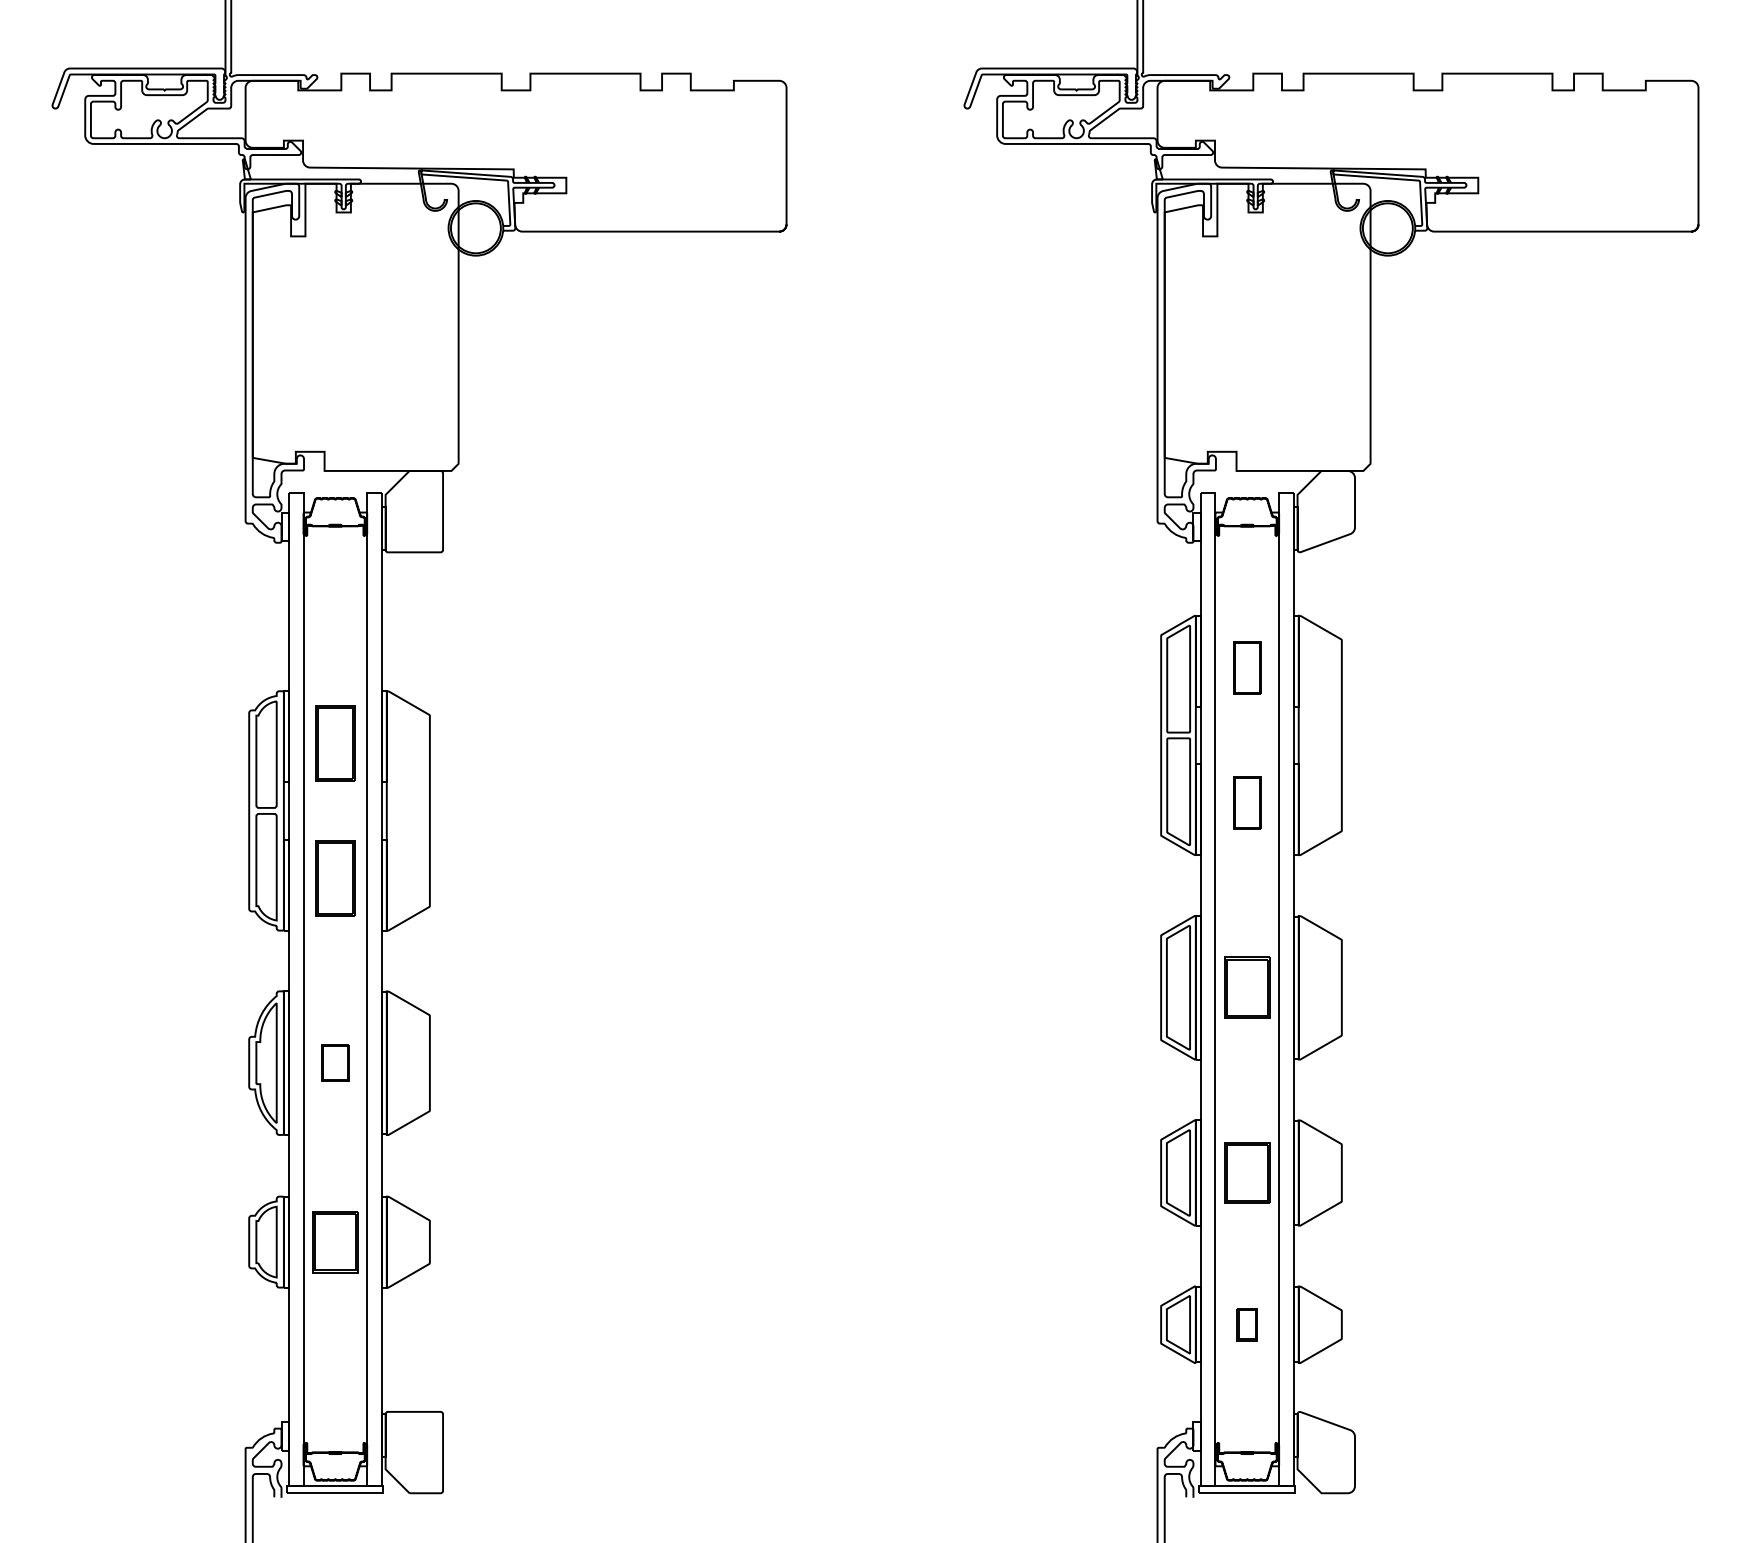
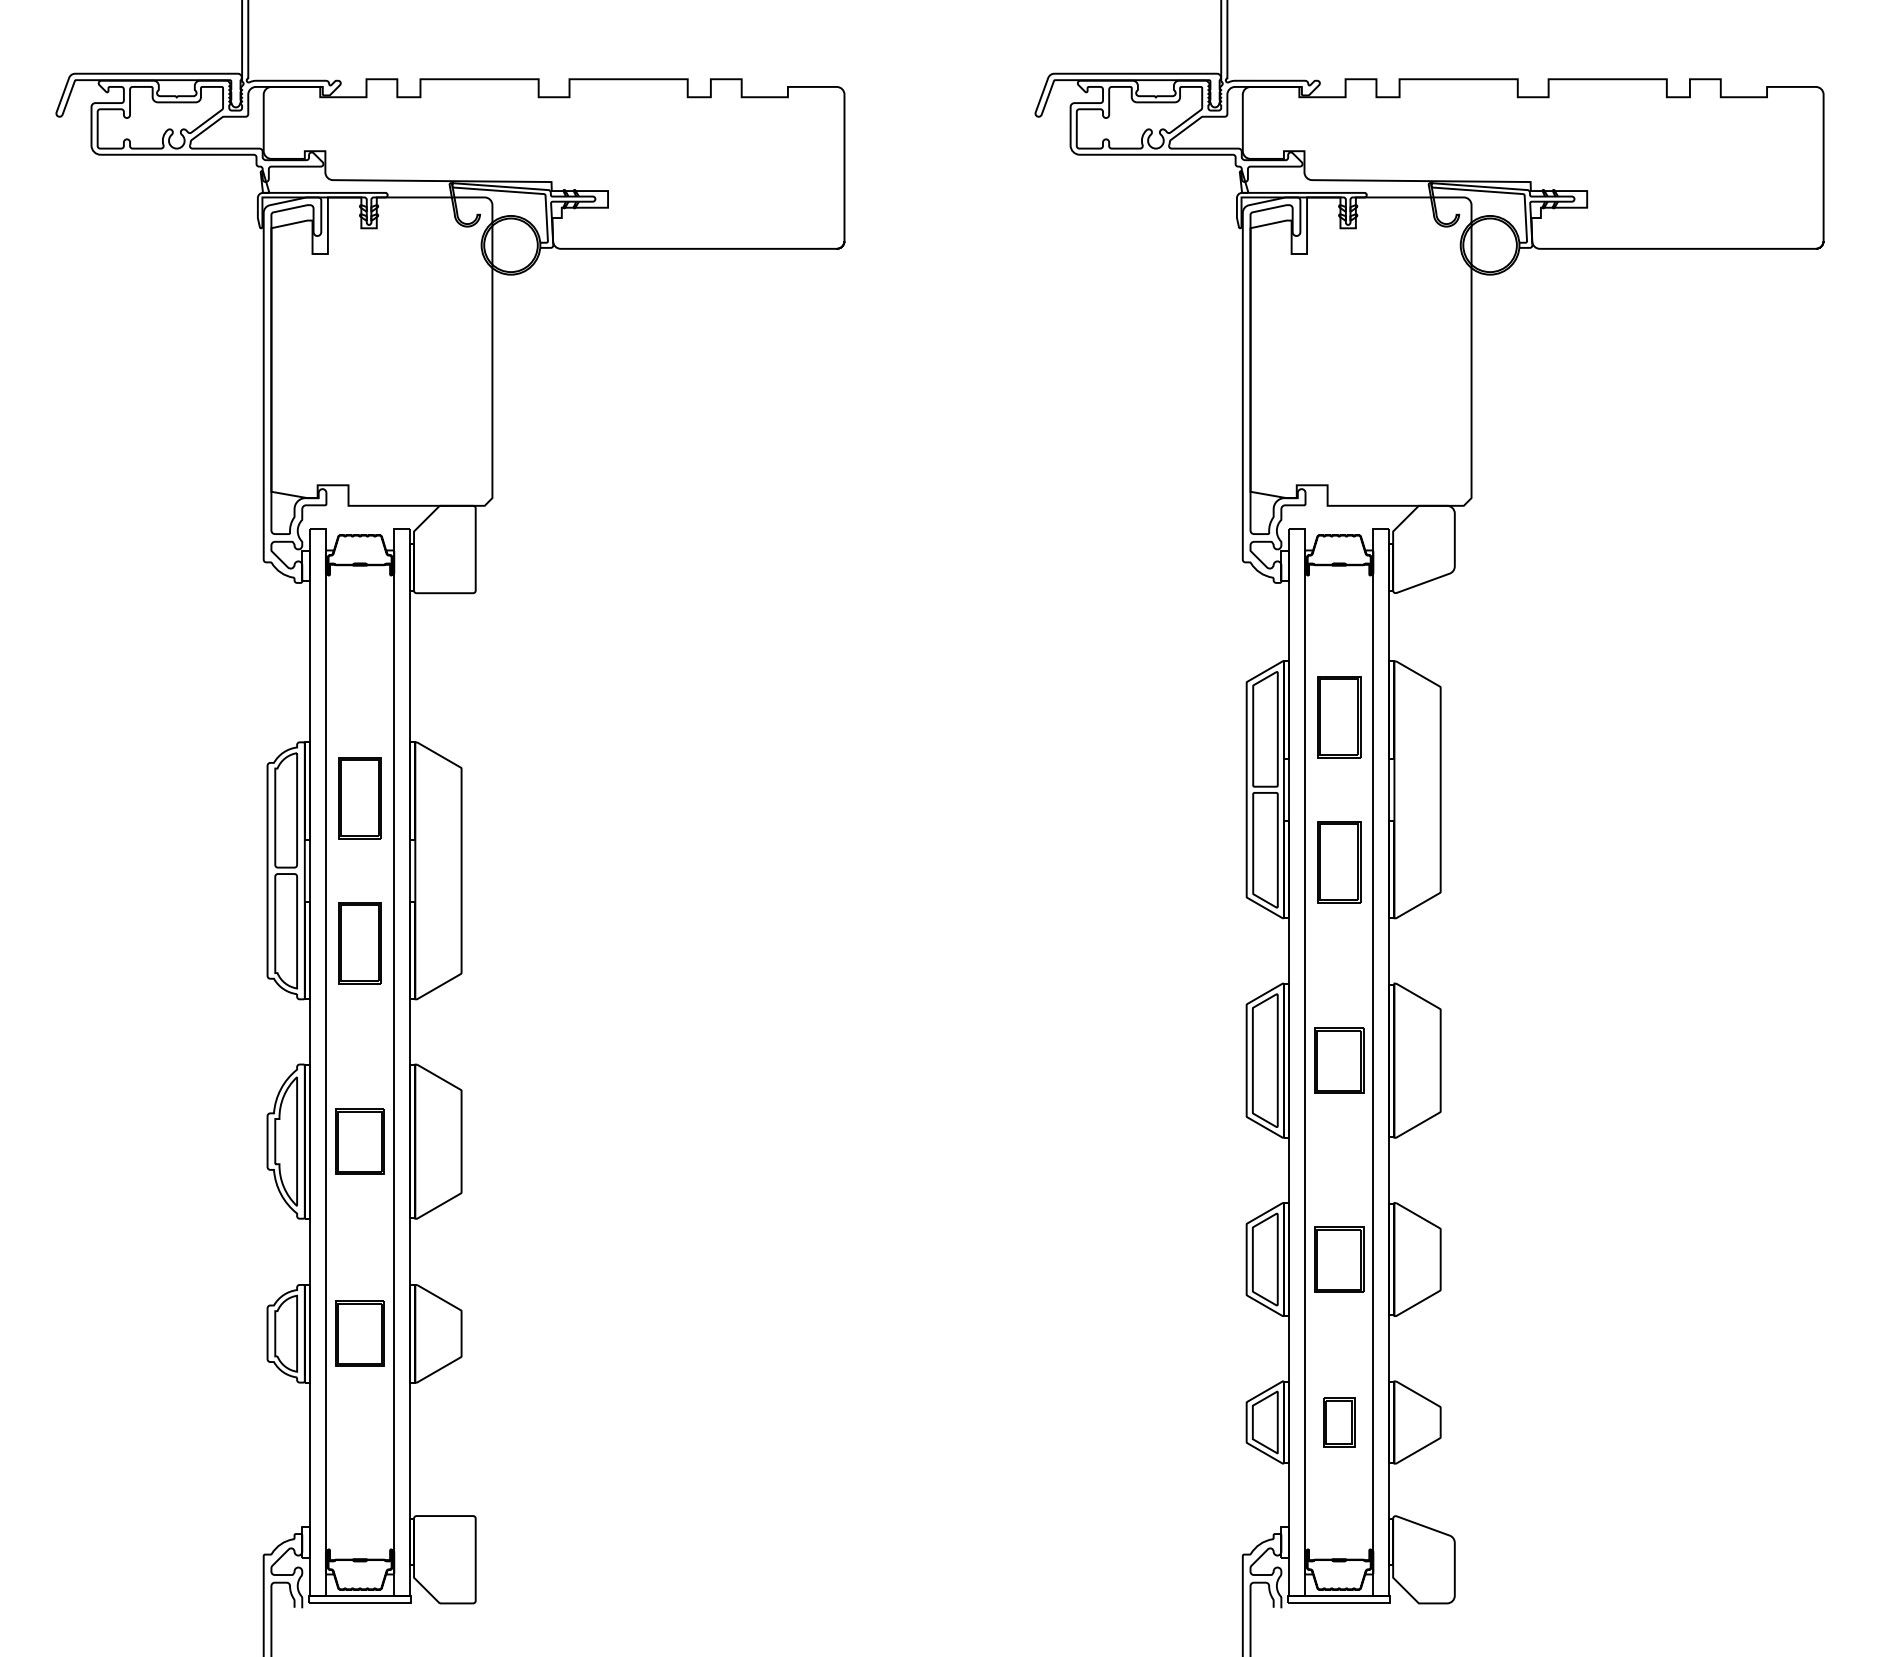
part: (1247, 668) -> (1339, 717), size x1.43
part: (1247, 803) -> (1339, 862), size x1.43
part: (334, 1063) -> (359, 1141), size x1.67
part: (1247, 1324) -> (1339, 1422), size x1.43

